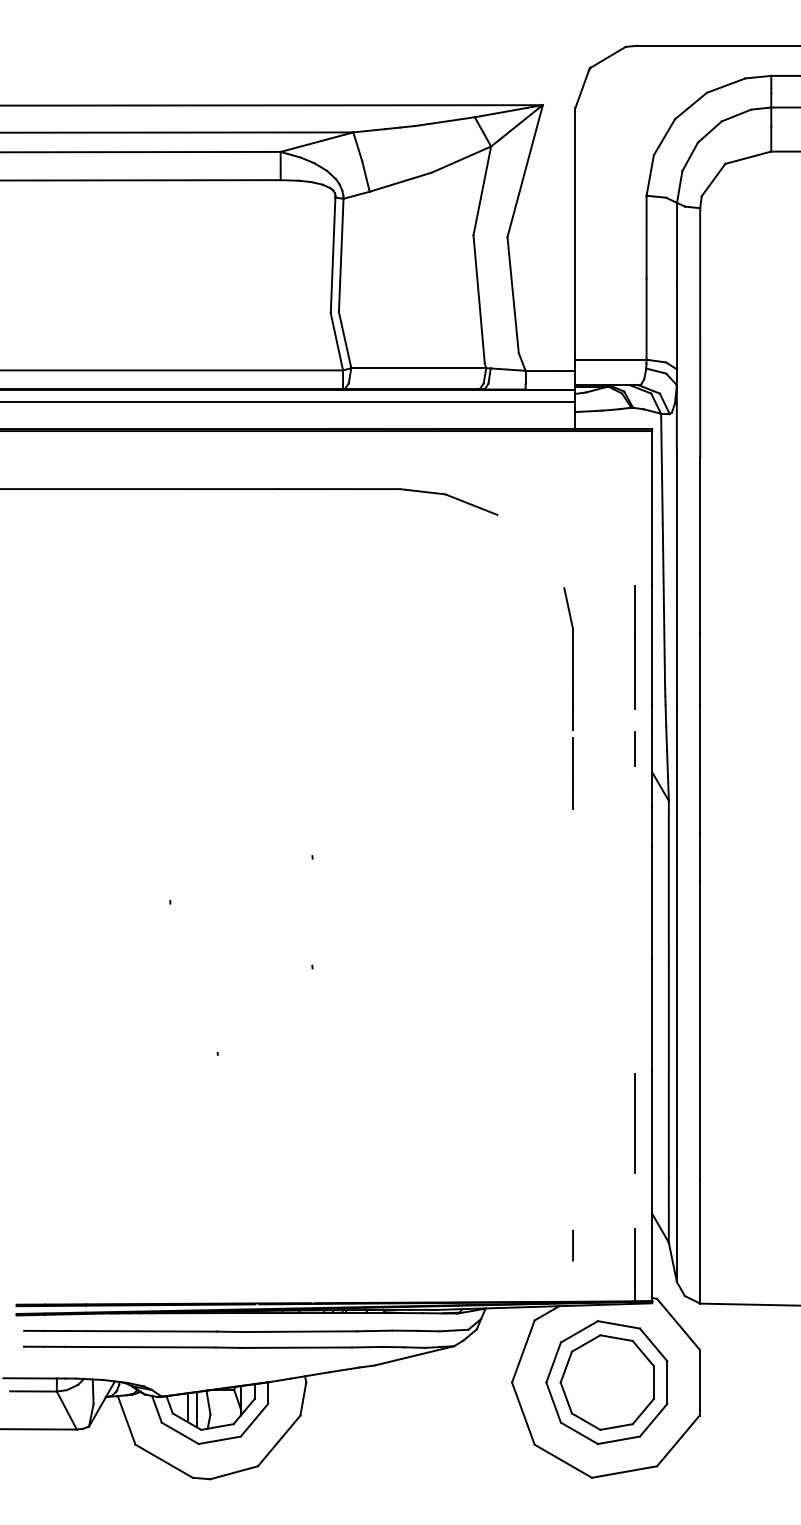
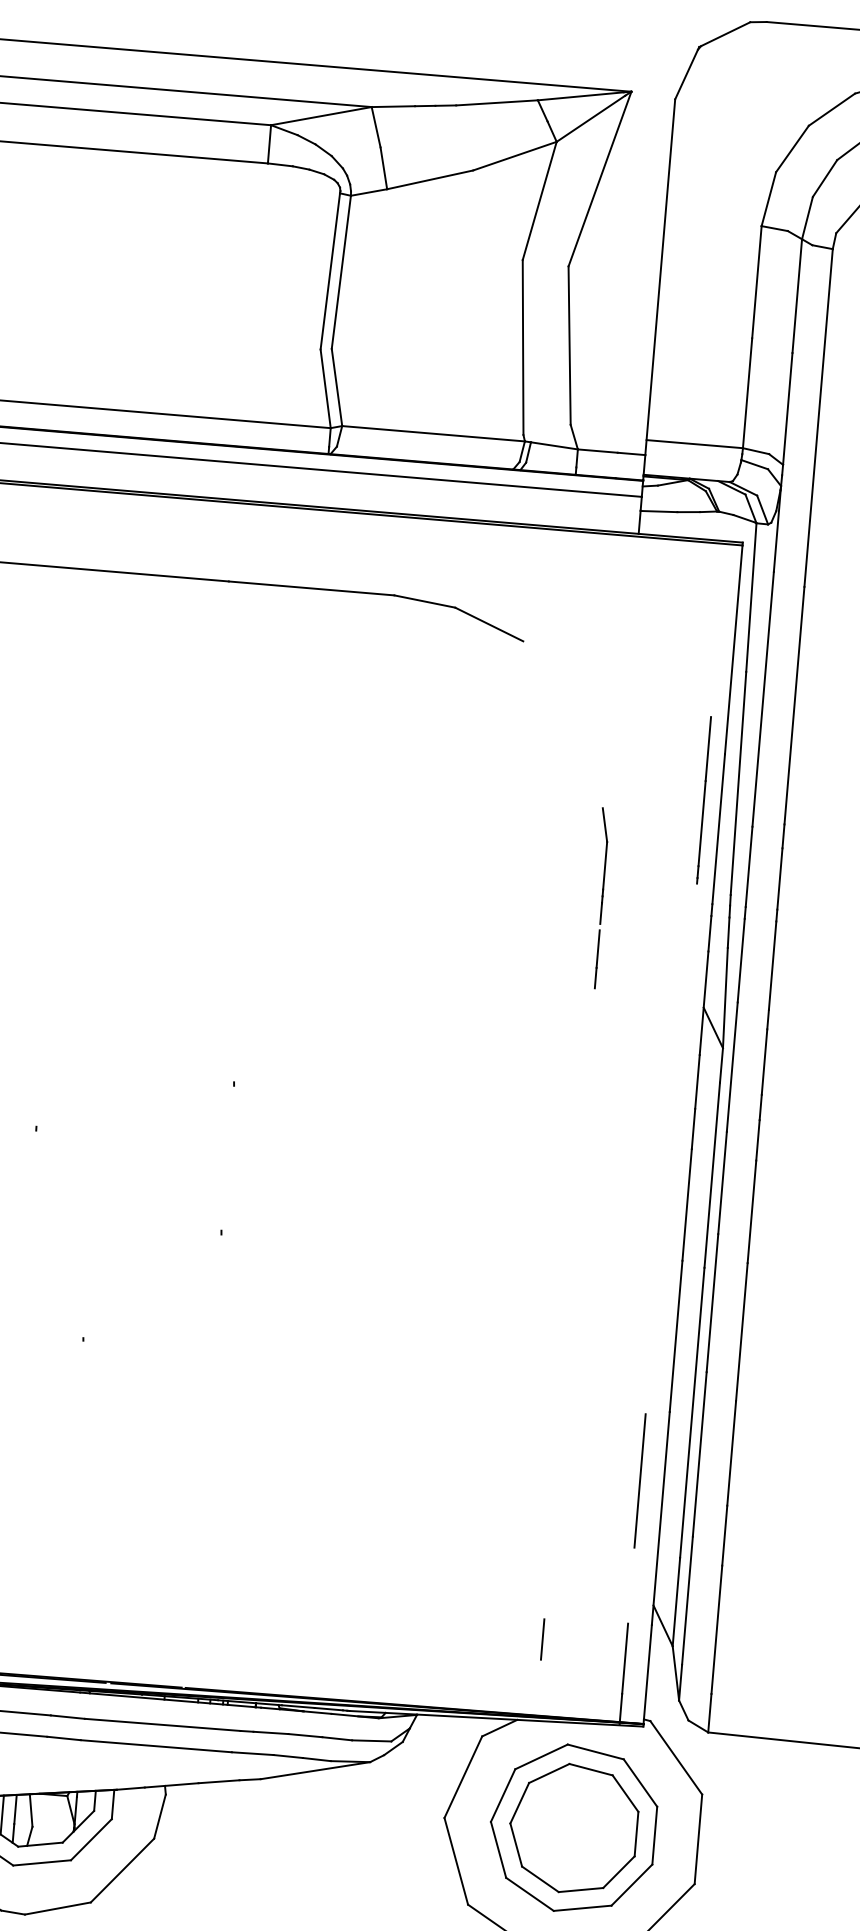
line: (634, 647) -> (703, 800), moved
part: (568, 698) -> (598, 898), size x0.6
line: (634, 749) -> (682, 974), removed

